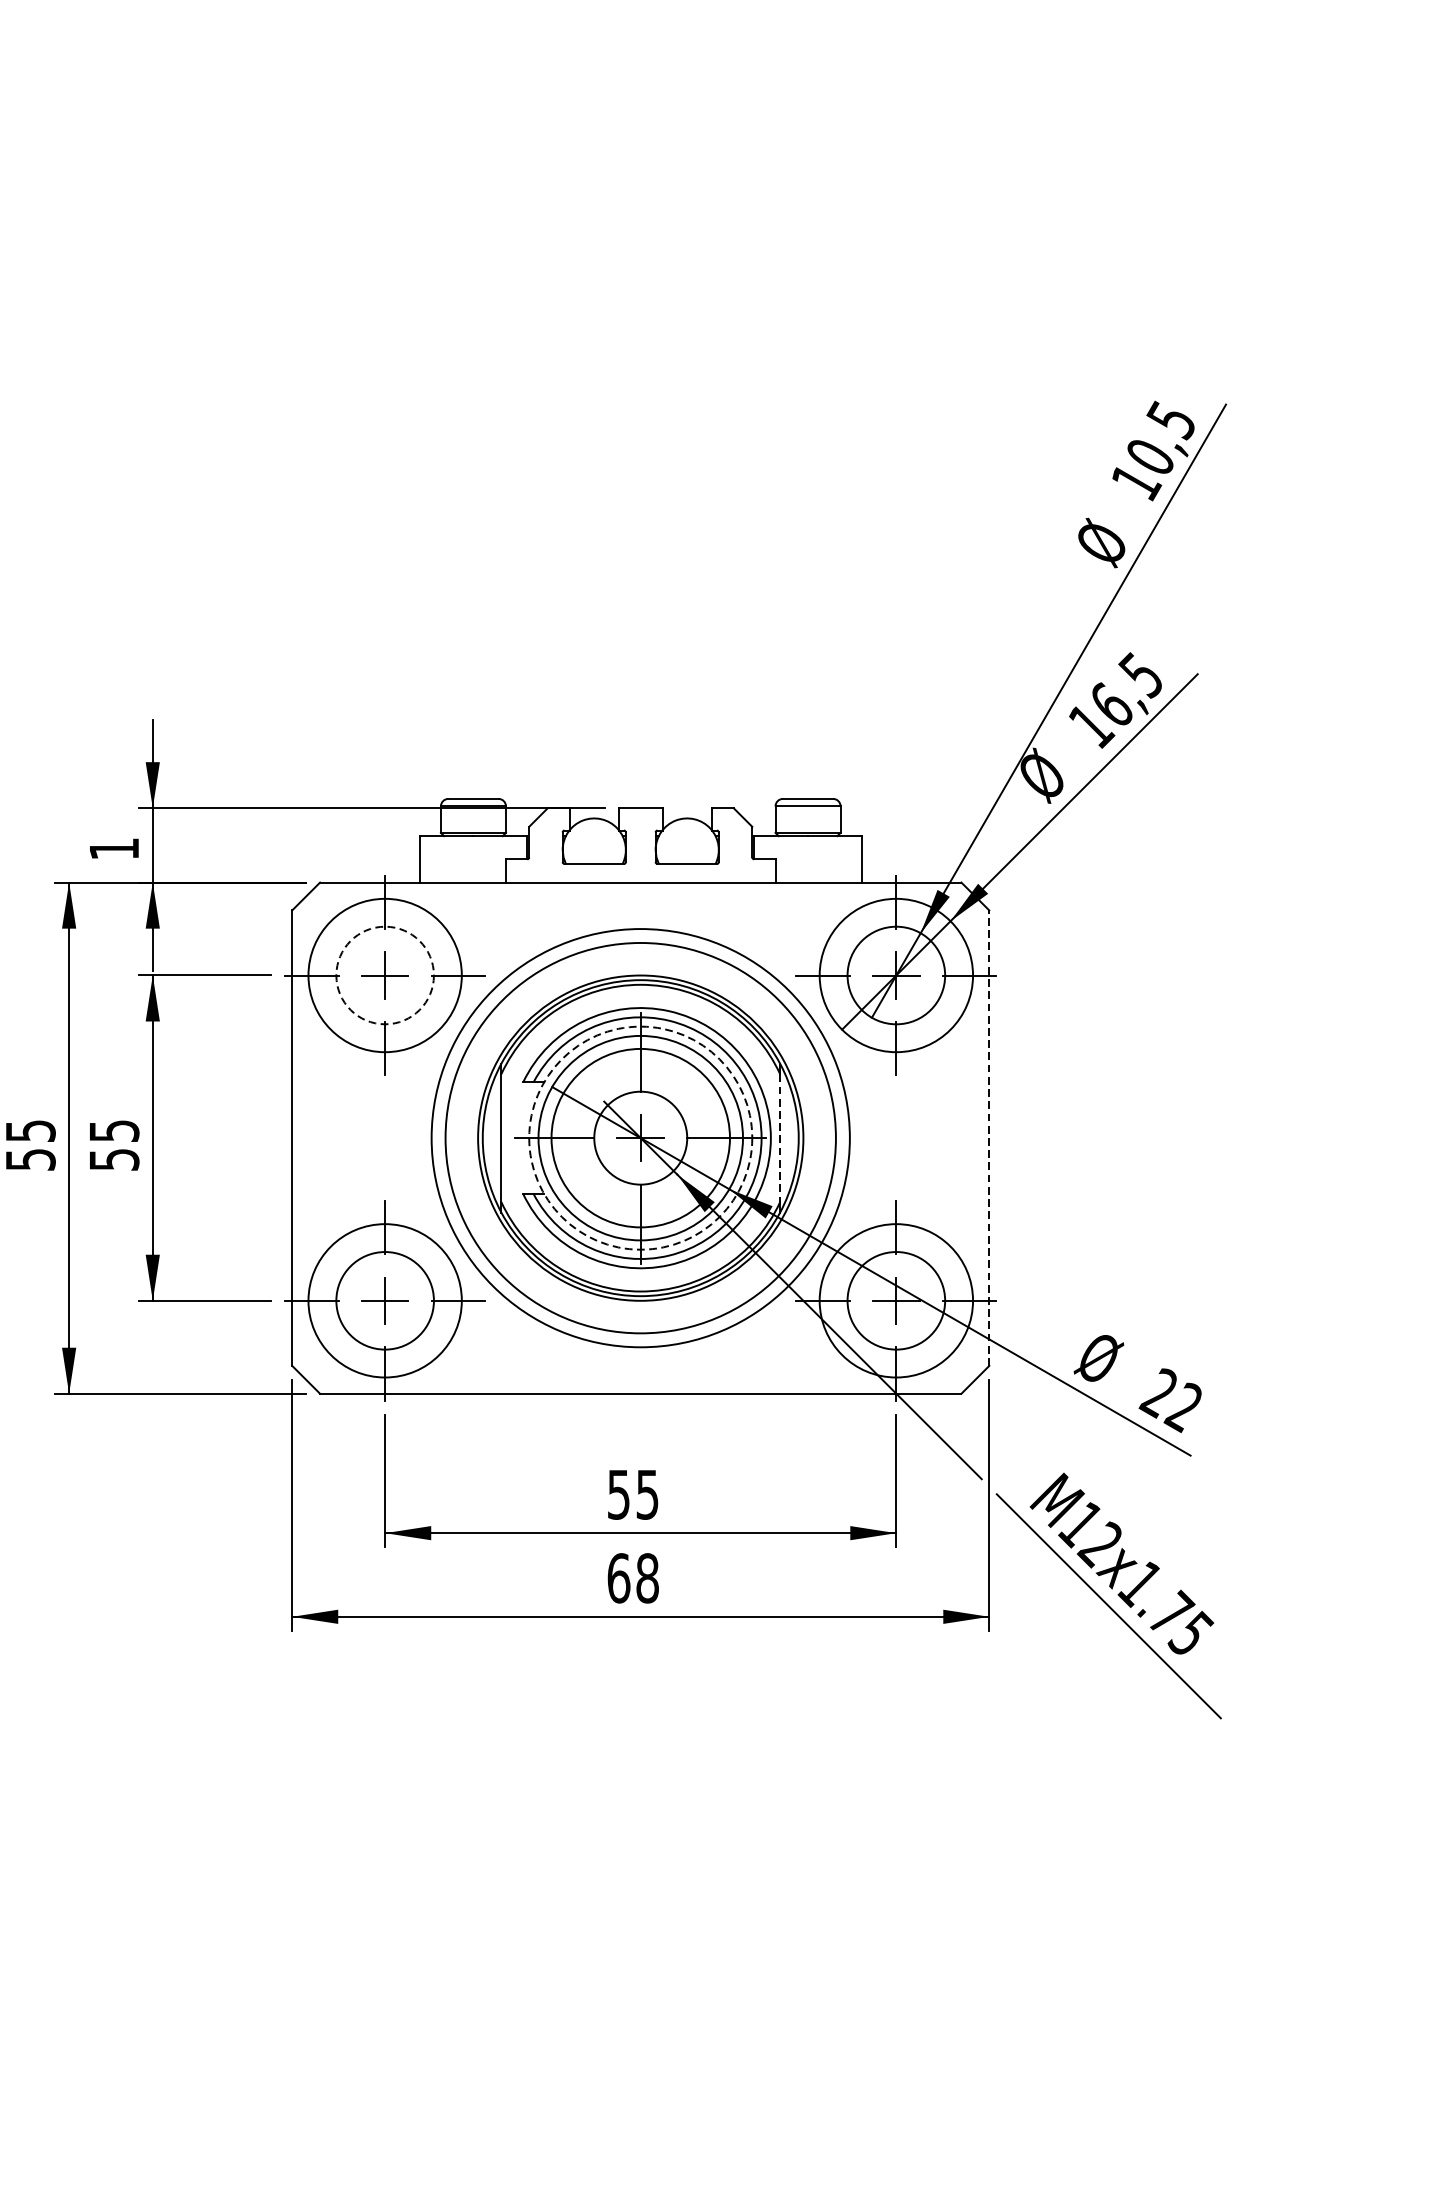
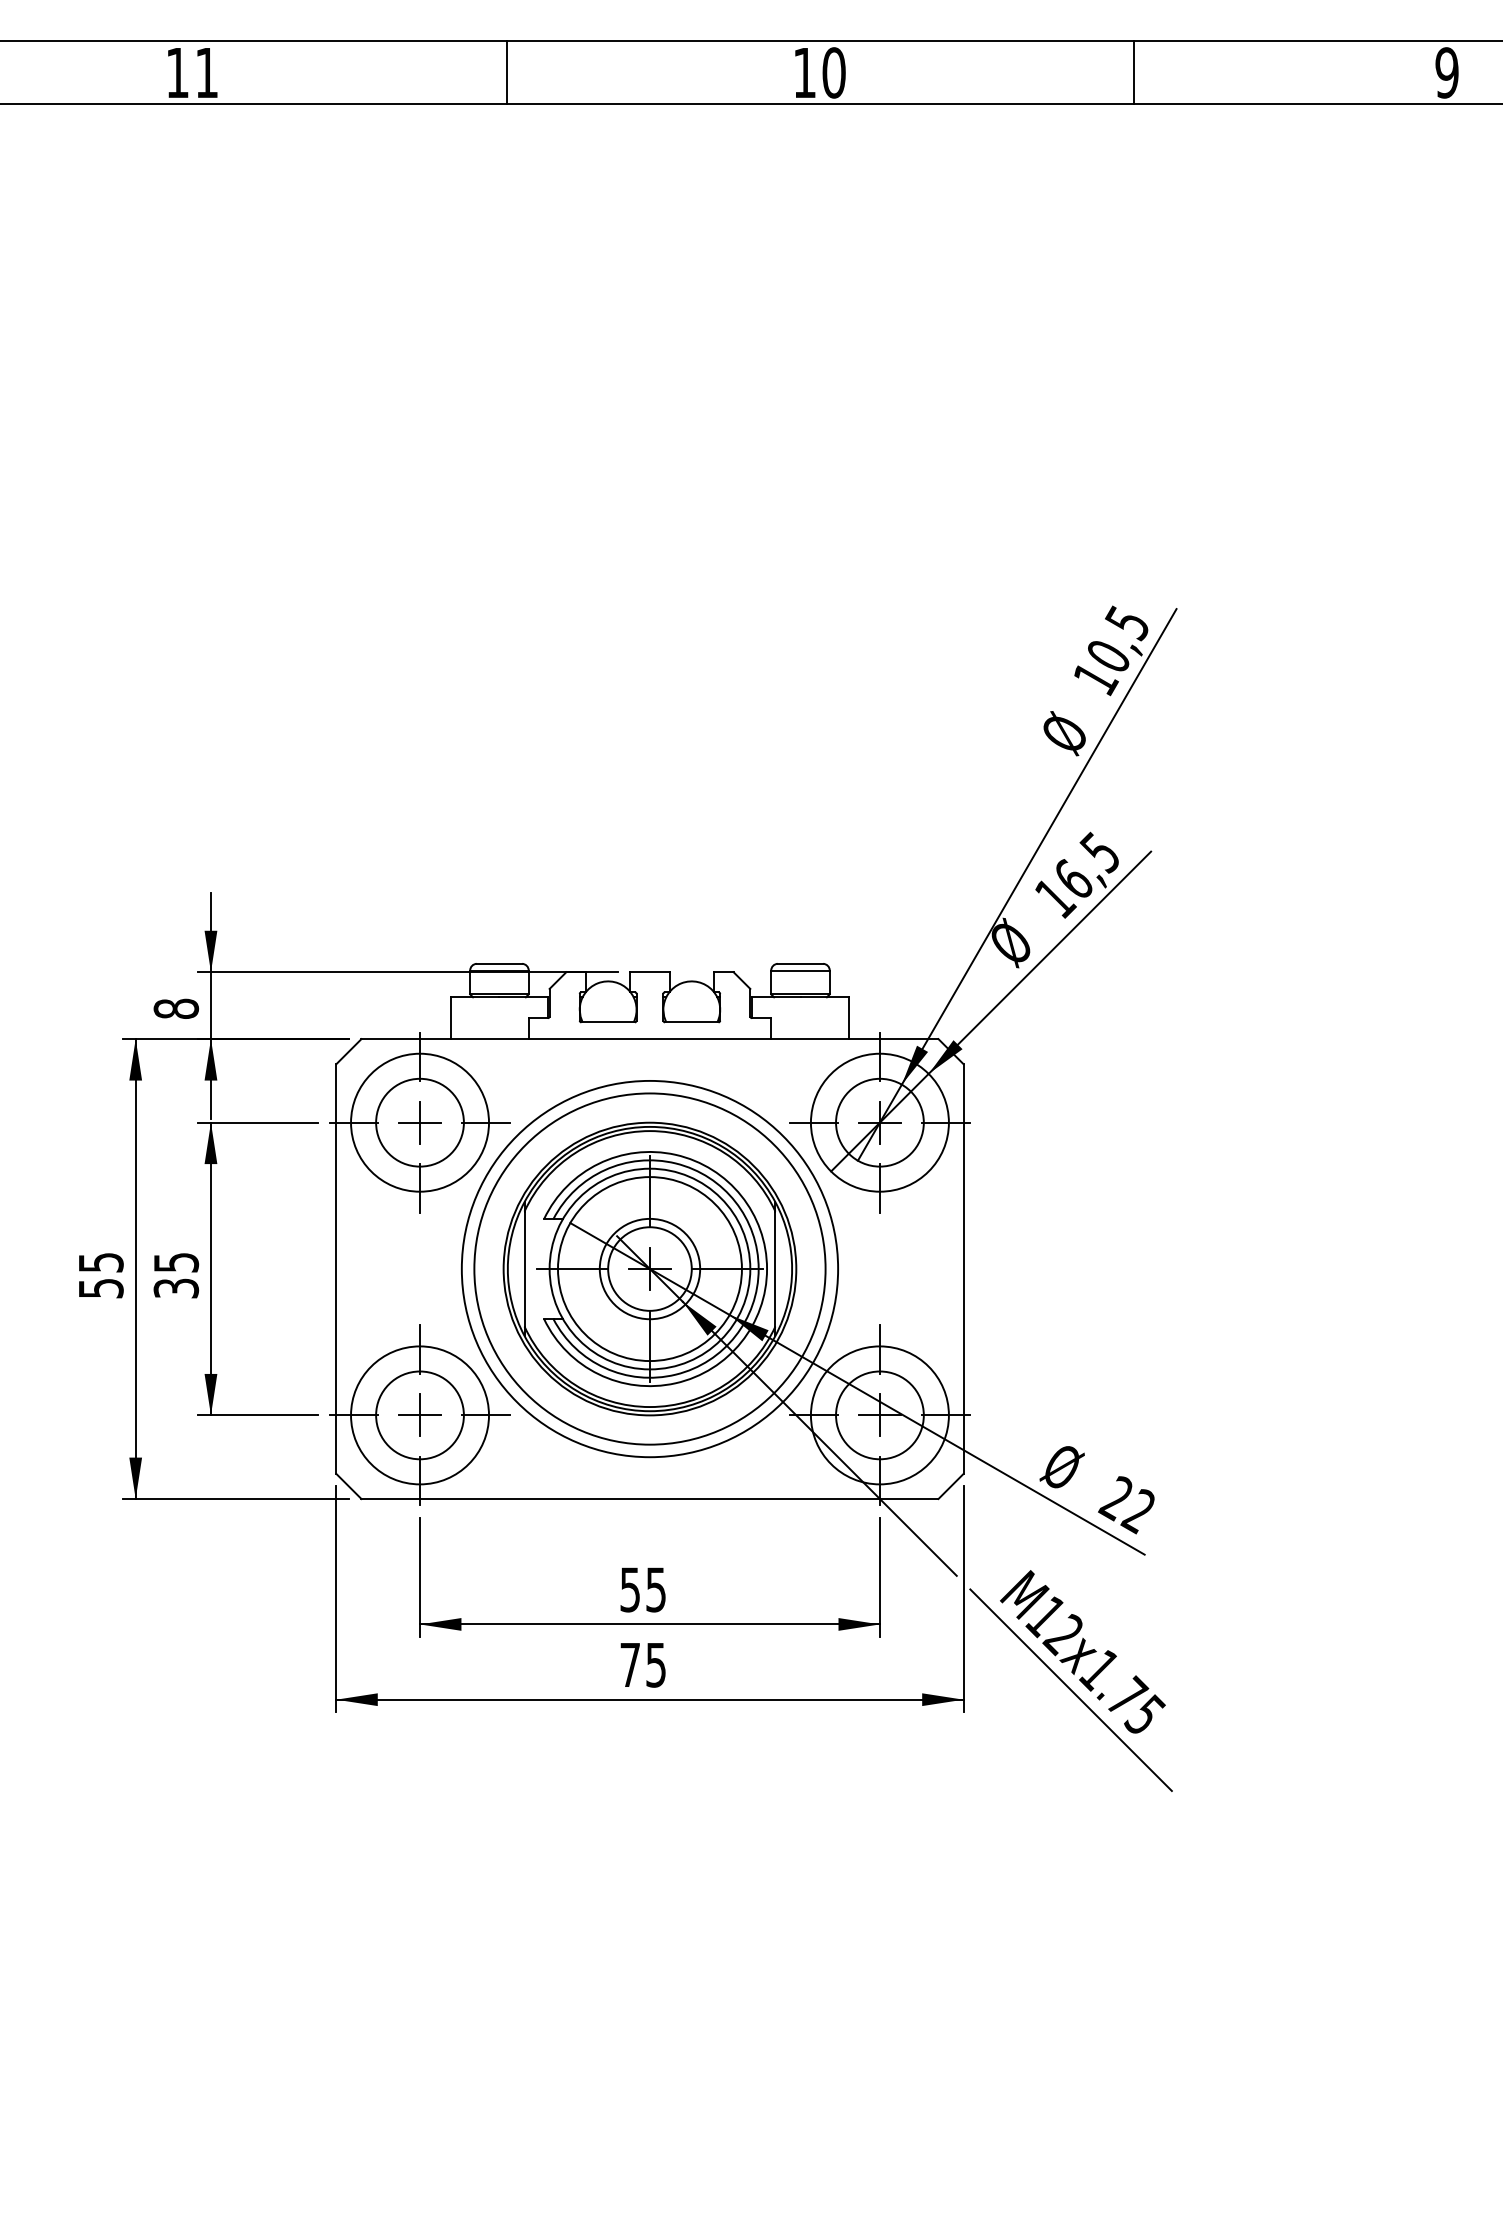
text: (114, 848) -> (176, 1008), 1 -> 8
circle: (384, 975) -> (419, 1122), dashed -> solid
circle: (640, 1137) -> (649, 1268), dashed -> solid
circle: (640, 1137) -> (649, 1268), size x0.62
line: (780, 1138) -> (775, 1269), dashed -> solid
line: (989, 1138) -> (963, 1269), dashed -> solid
text: (113, 1158) -> (175, 1287), 55 -> 35
text: (633, 1577) -> (643, 1664), 68 -> 75

